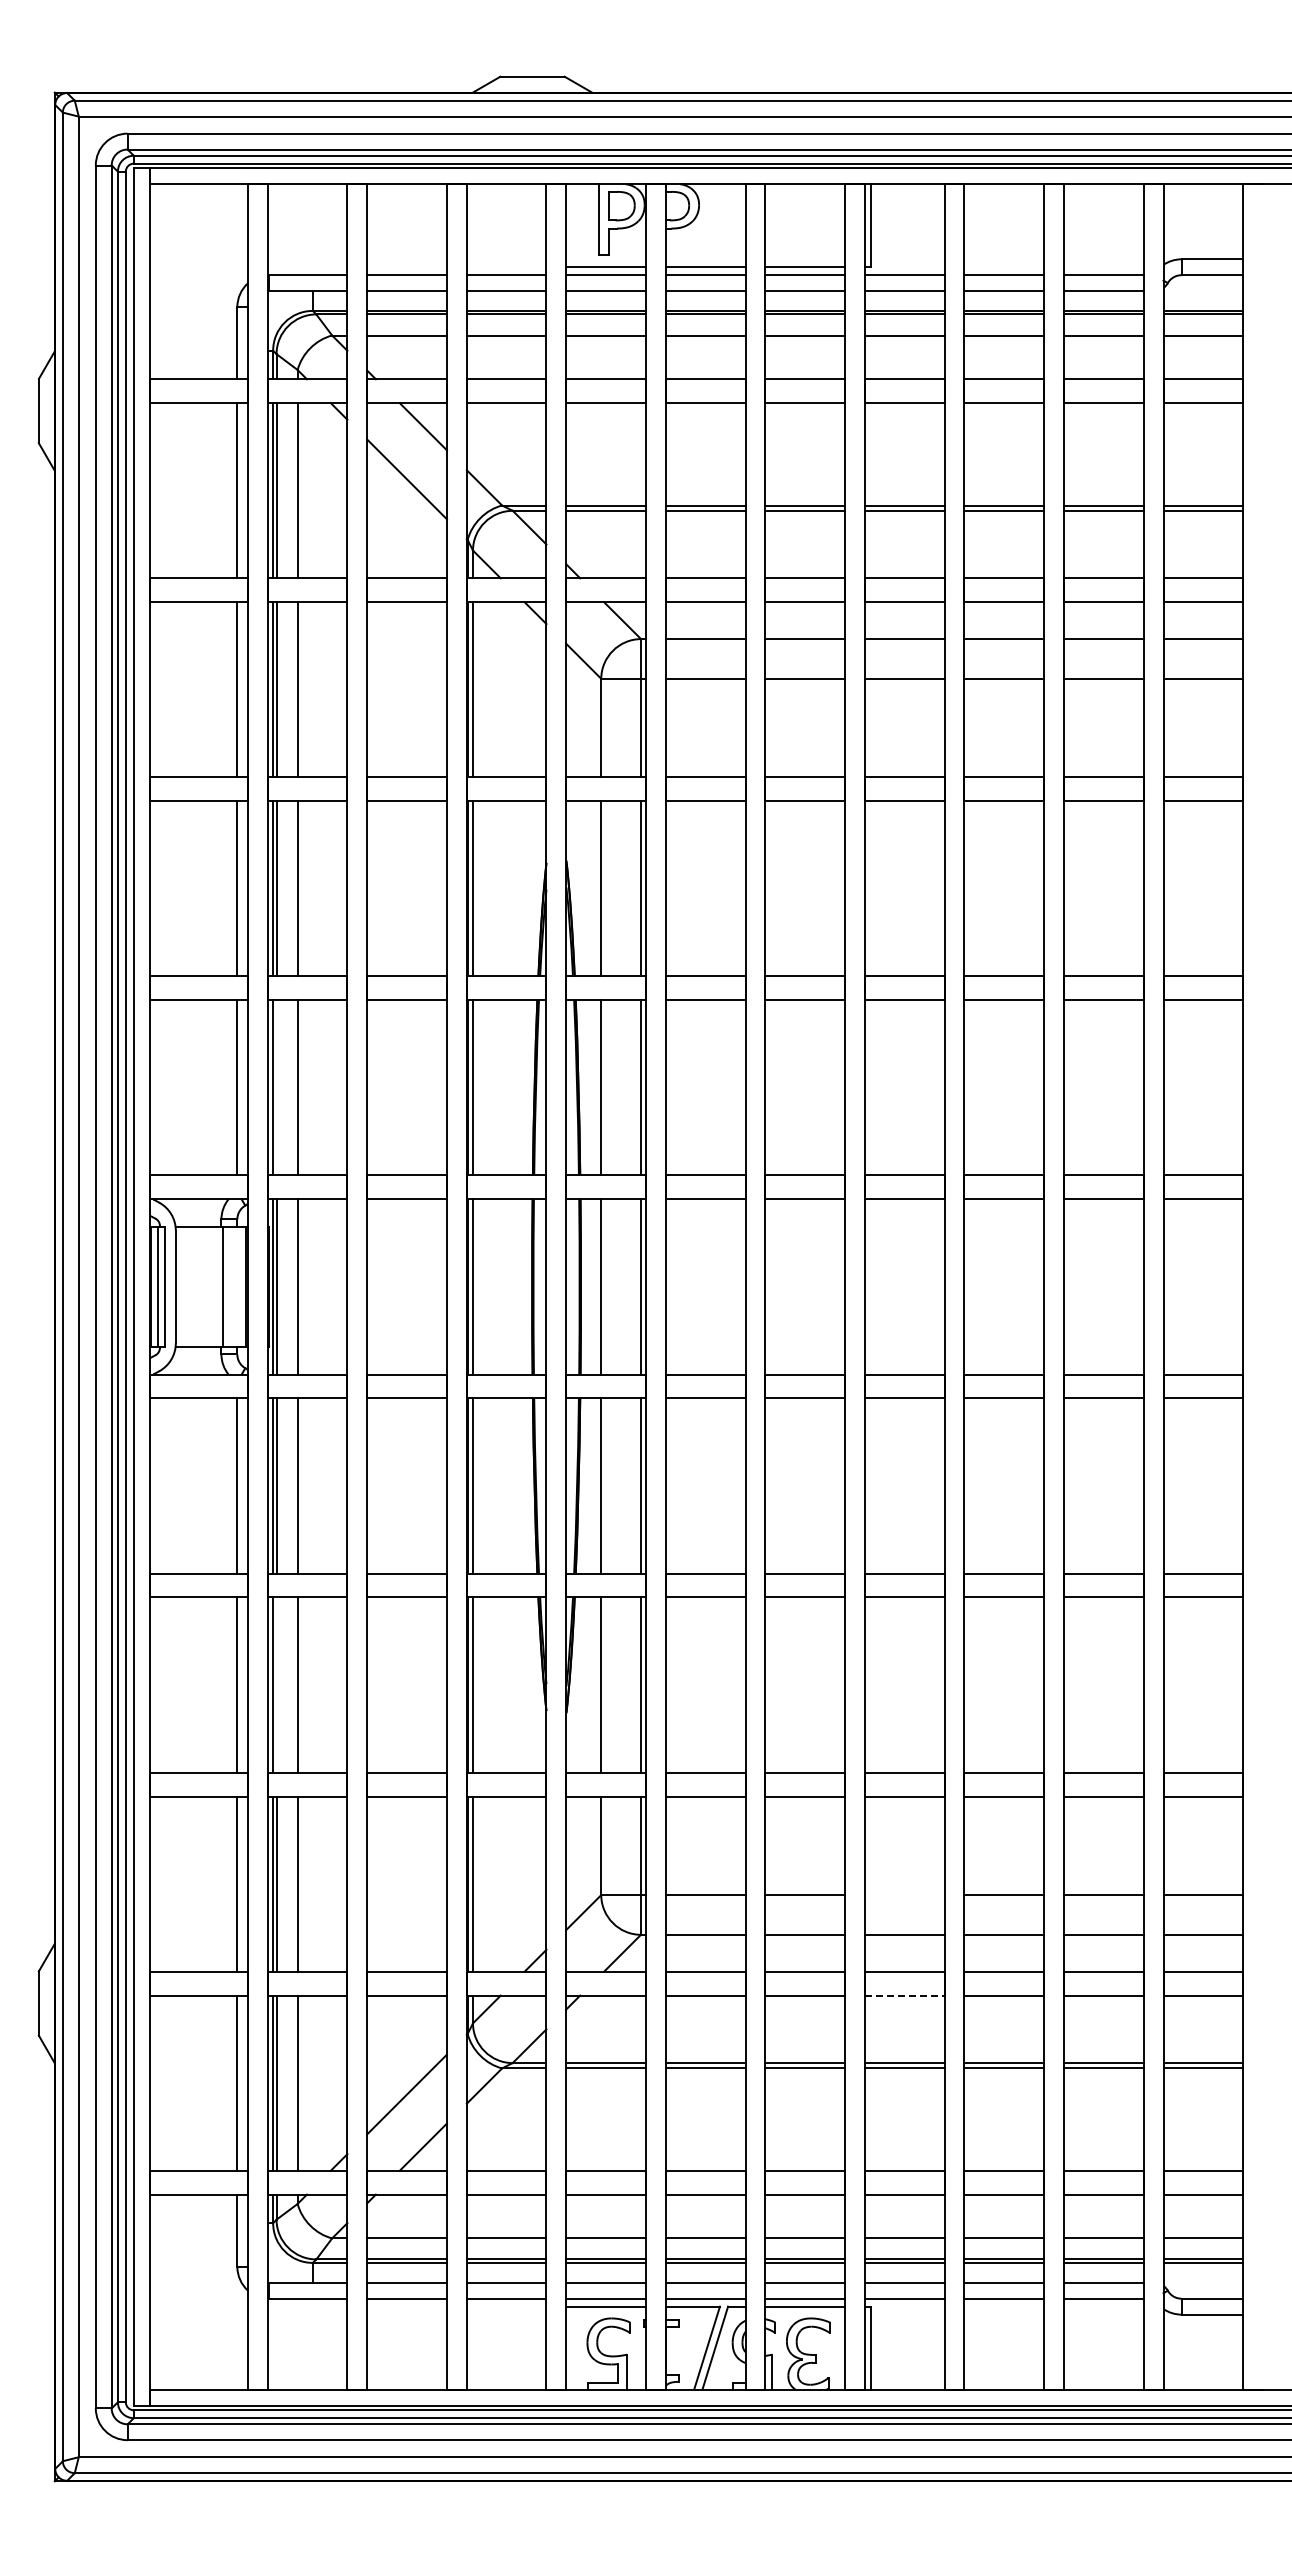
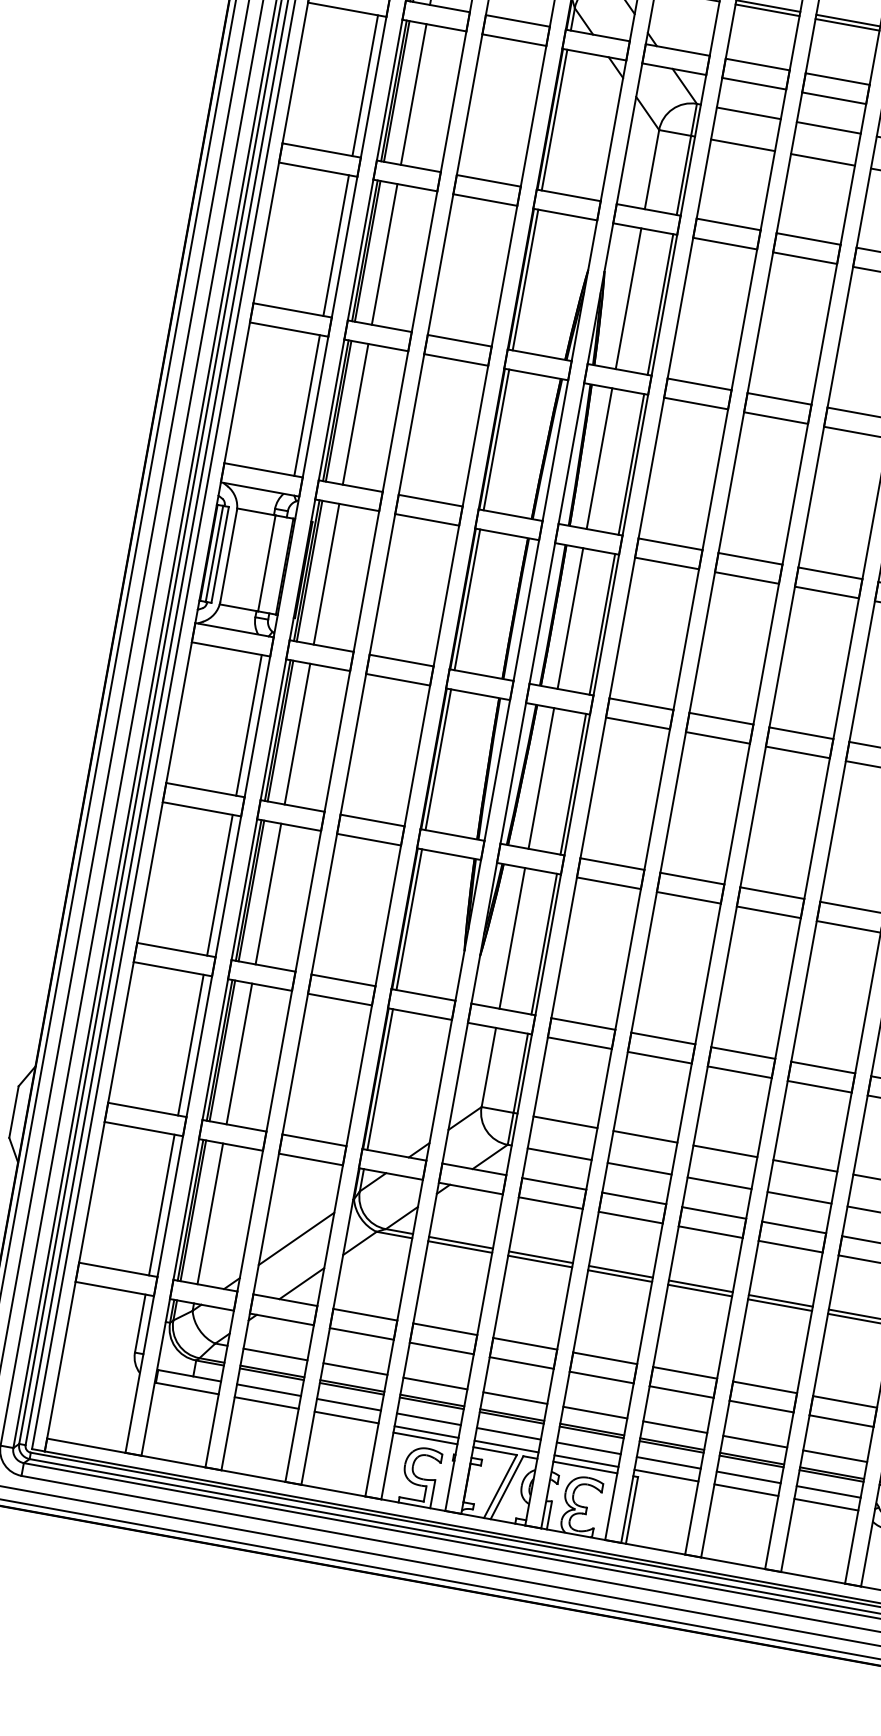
line: (276, 1087) -> (338, 410), added
line: (276, 1684) -> (251, 890), added
line: (904, 1895) -> (725, 1151), added
line: (904, 1995) -> (710, 1232), dashed -> solid

